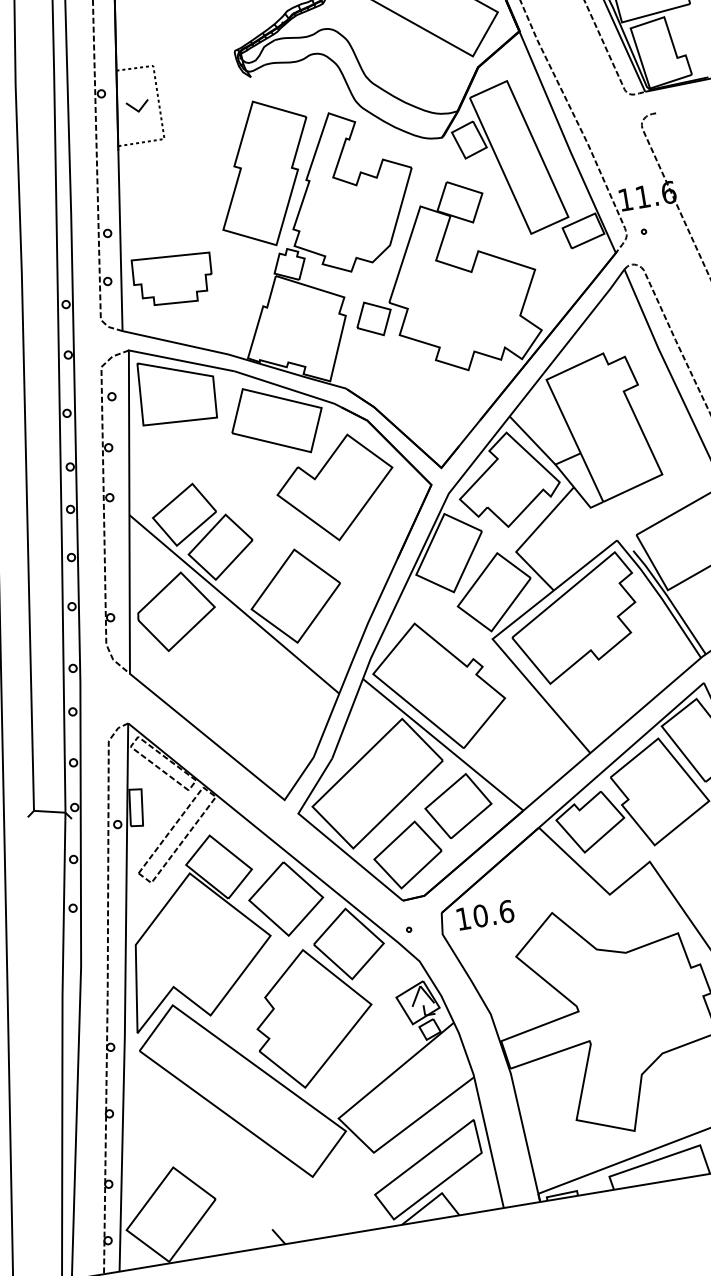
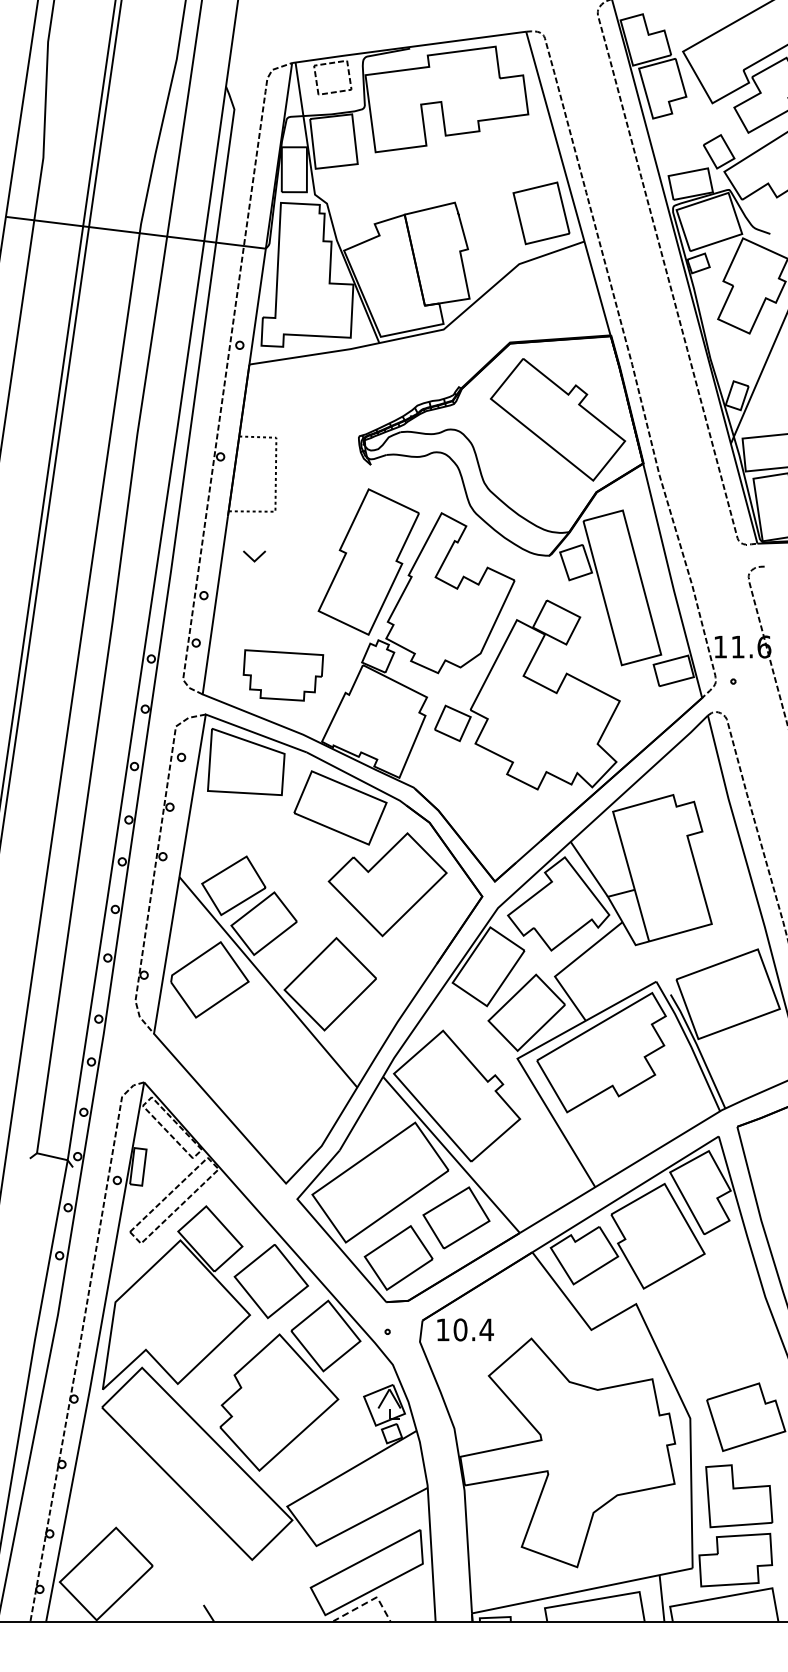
part: (137, 106) -> (254, 556), moved
part: (173, 279) -> (283, 675), moved
text: (506, 911) -> (486, 1329), 10.6 -> 10.4
line: (433, 1200) -> (367, 1602), solid -> dashed

